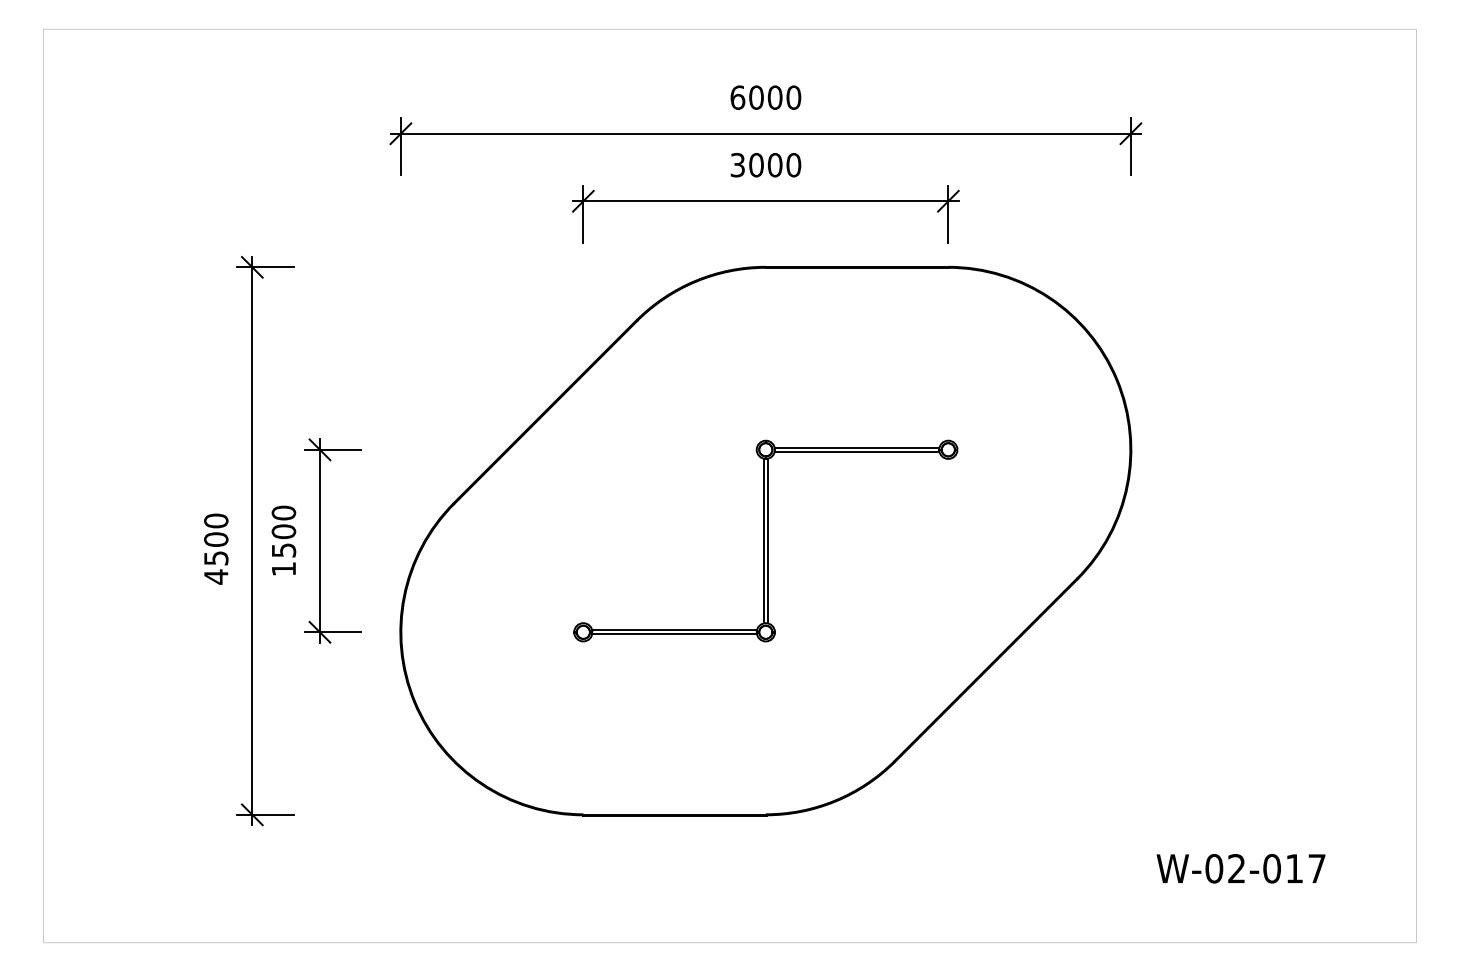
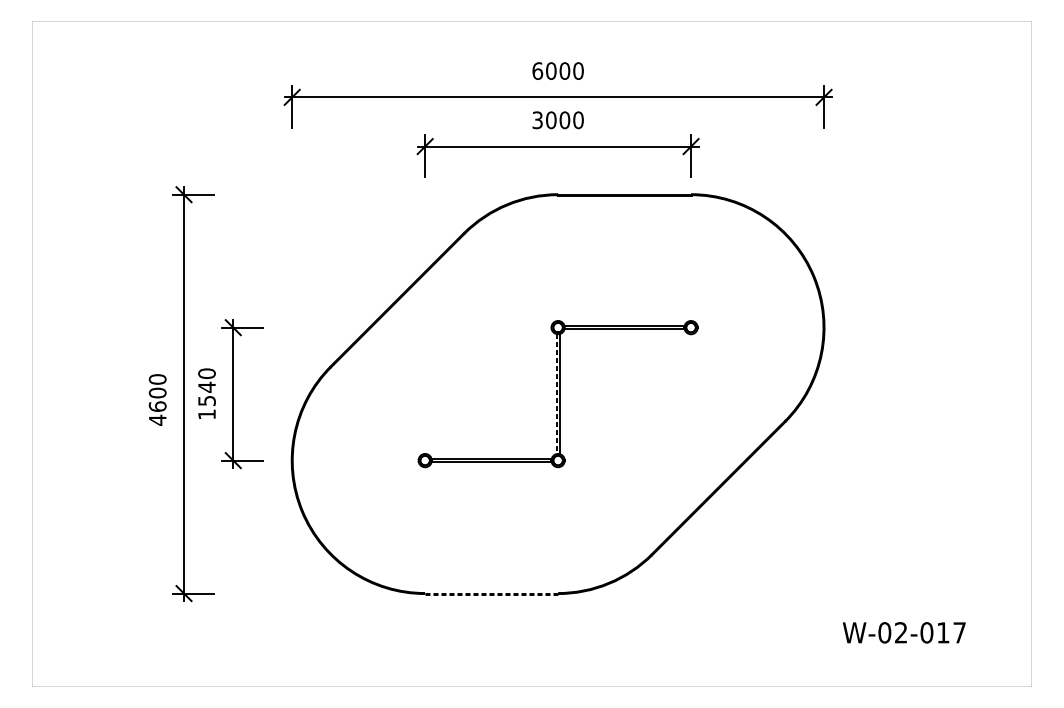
text: (283, 531) -> (206, 387), 1500 -> 1540
line: (763, 541) -> (556, 394), solid -> dashed
text: (216, 557) -> (157, 406), 4500 -> 4600
line: (675, 814) -> (492, 593), solid -> dashed

